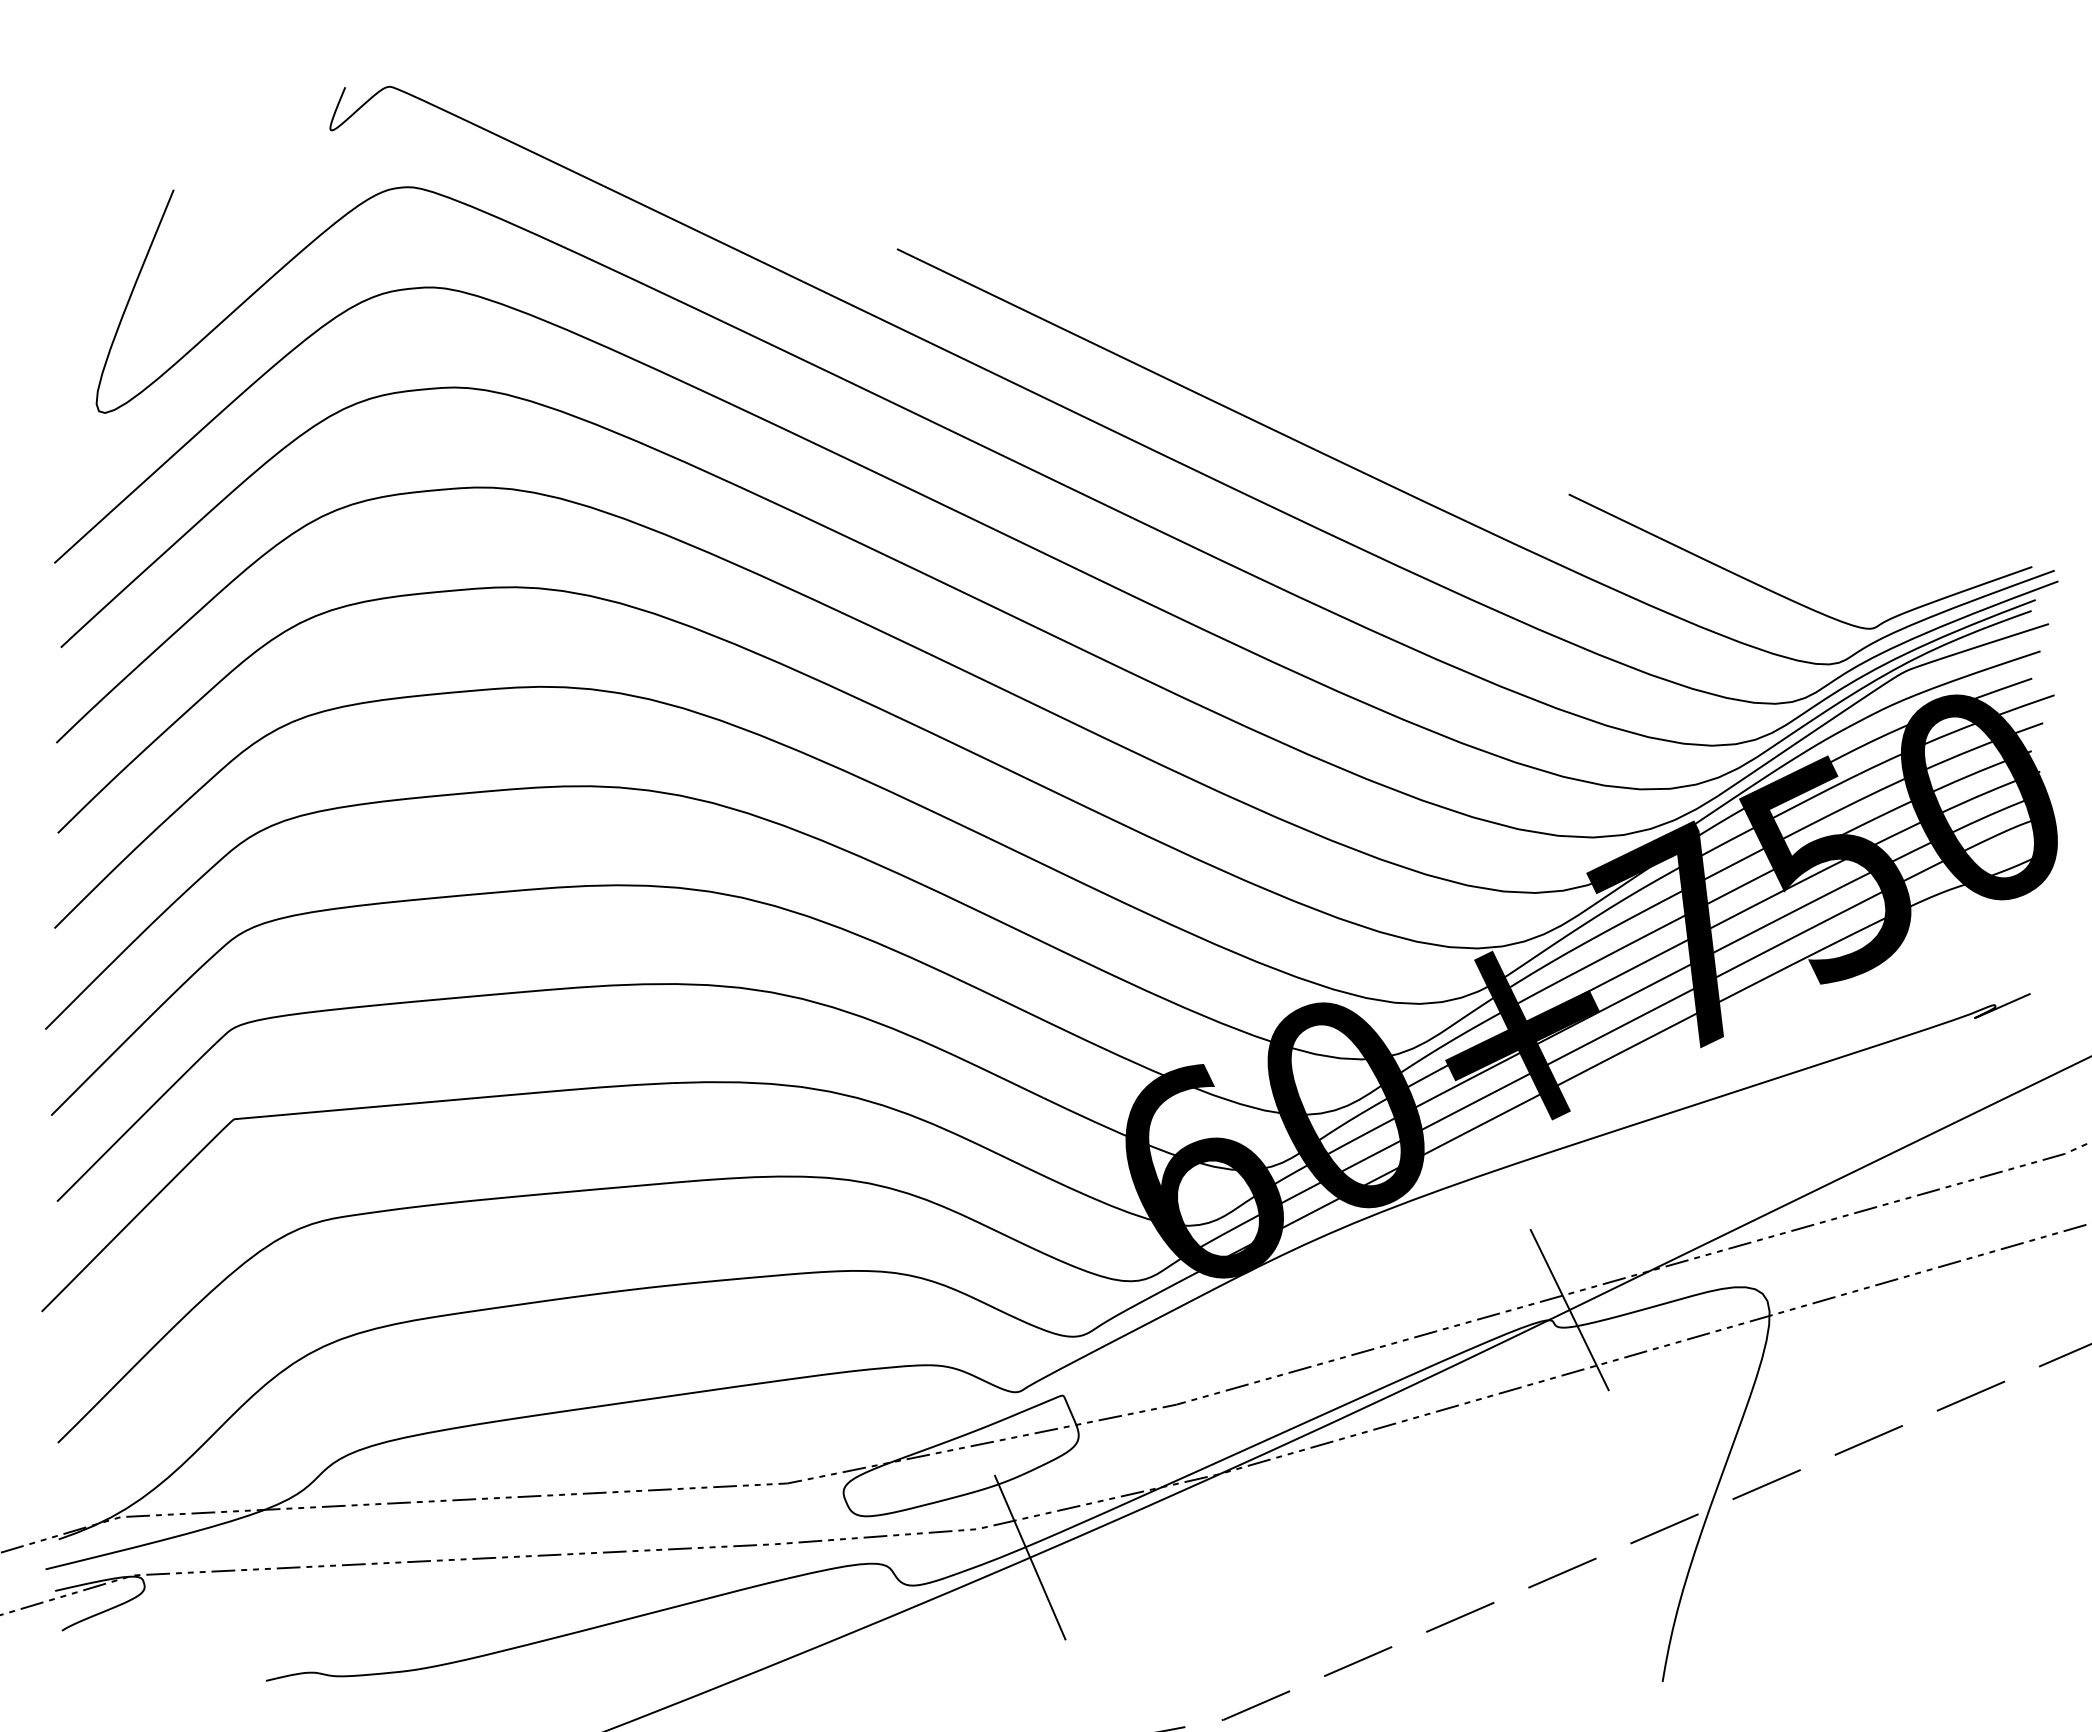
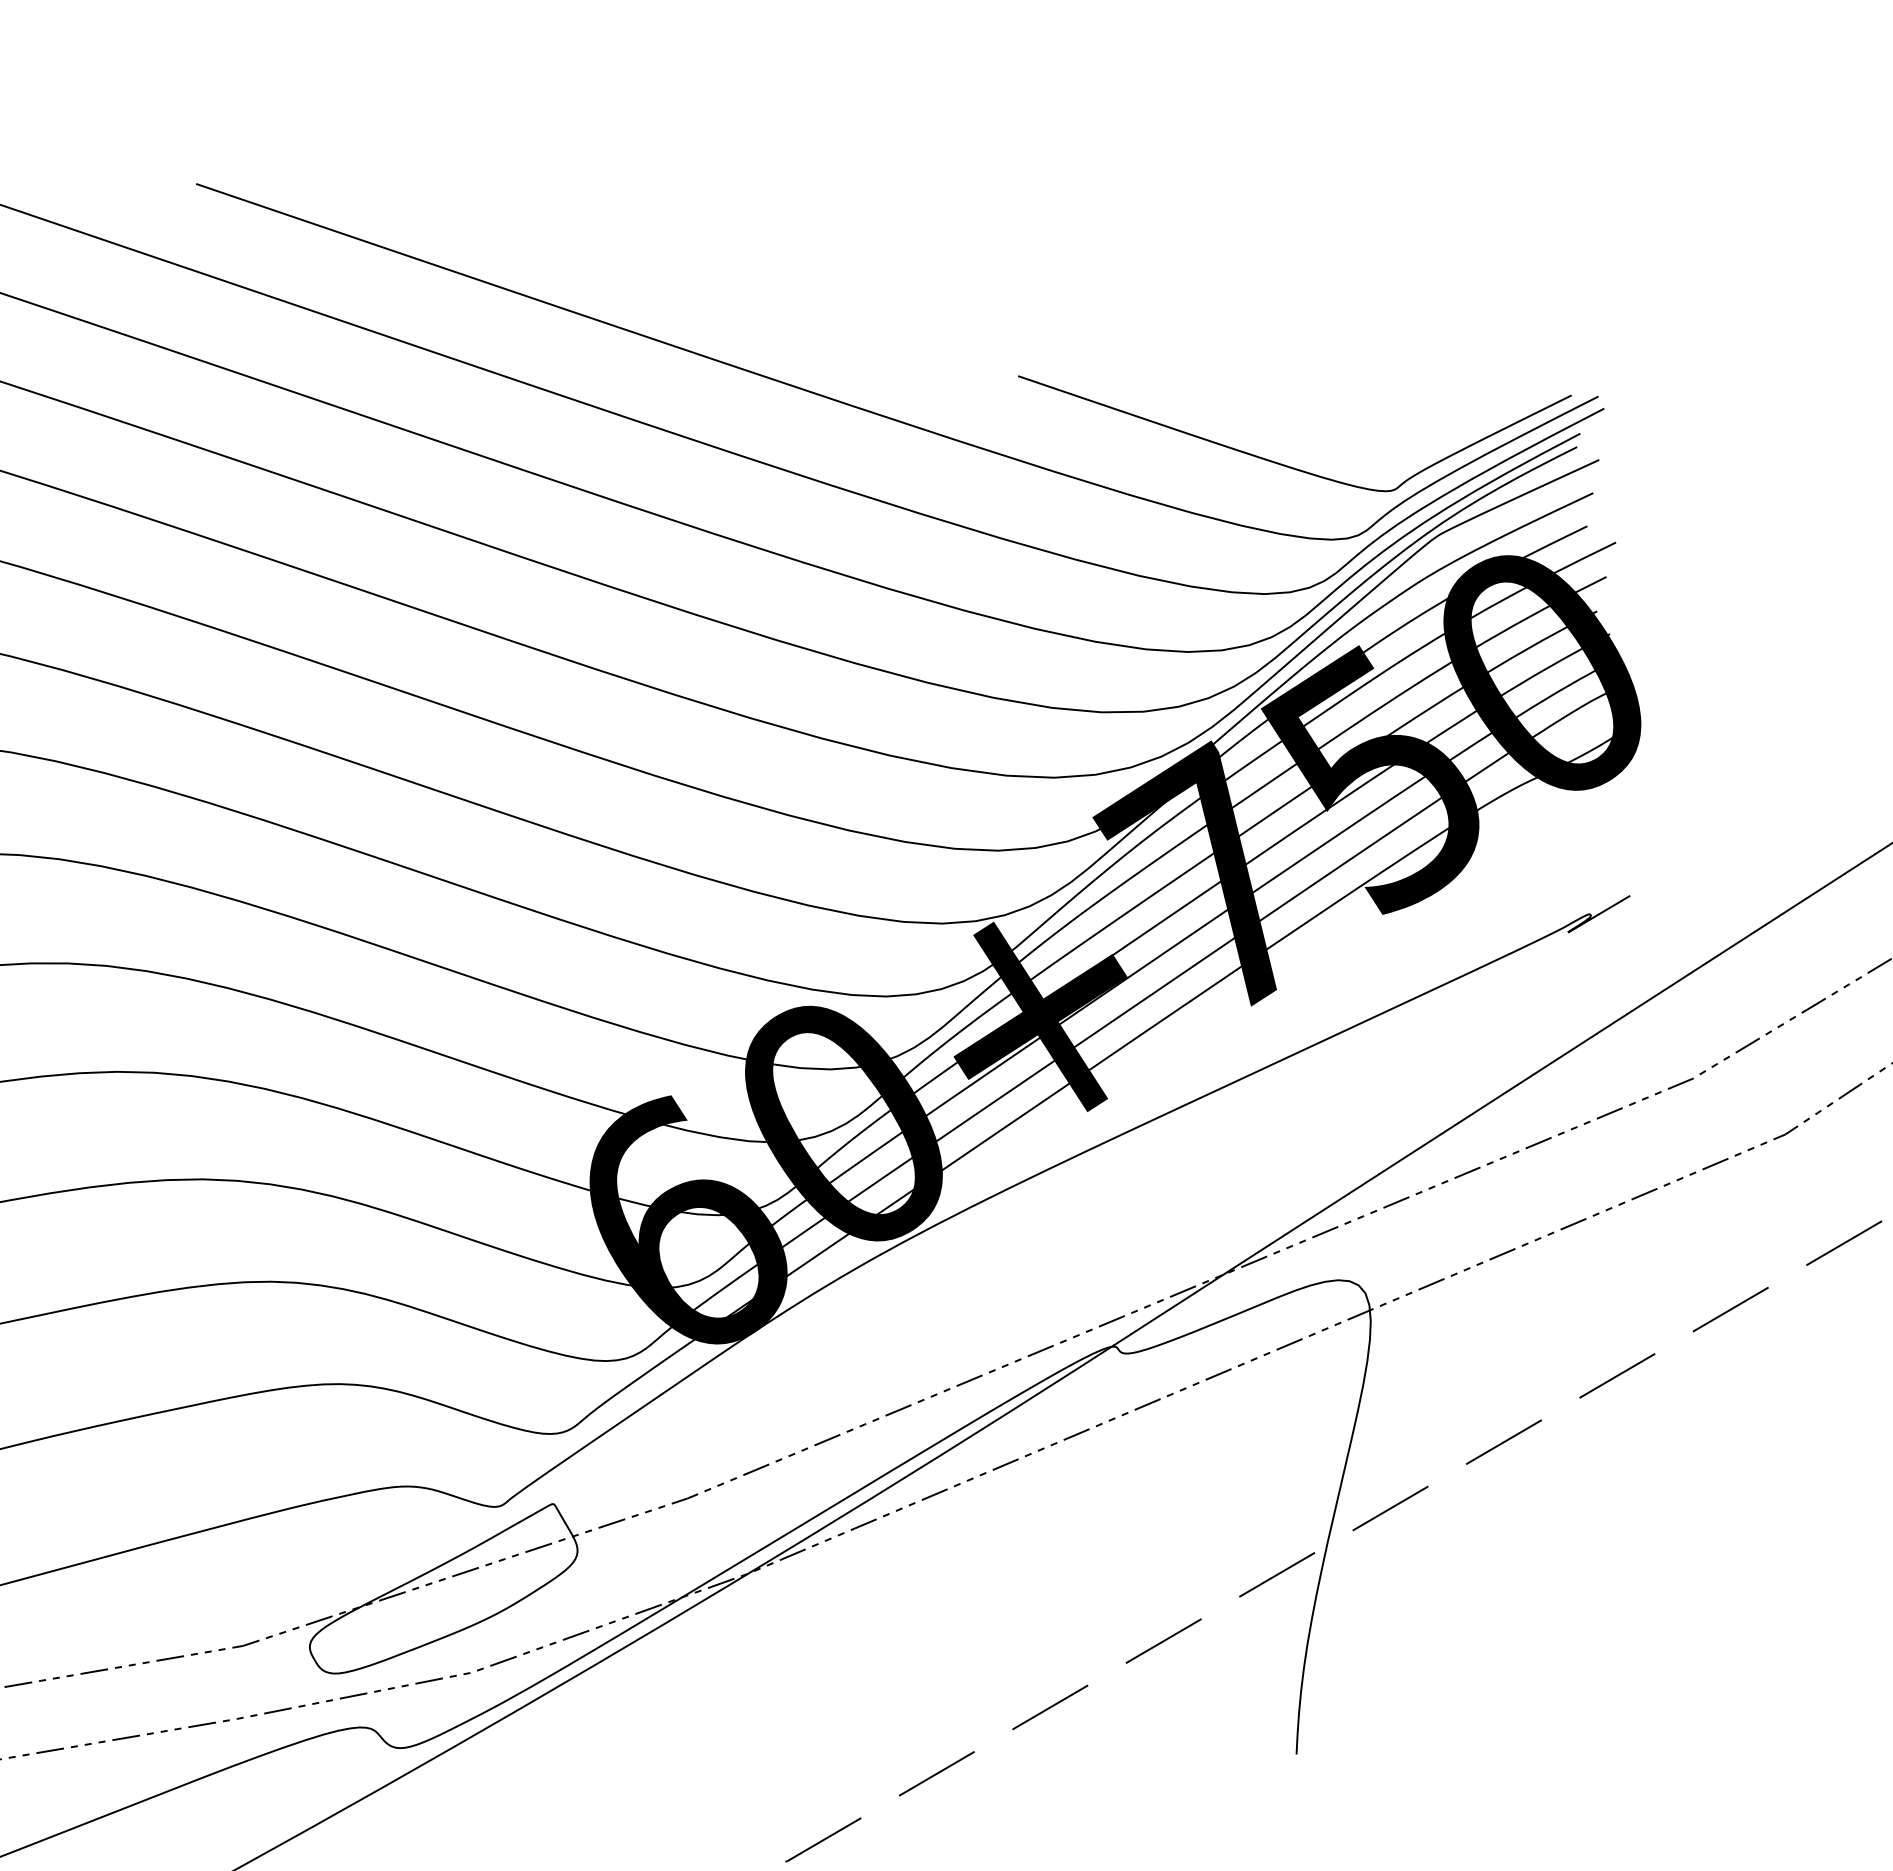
line: (1569, 1309) -> (1134, 1331), removed
line: (1030, 1557) -> (538, 1698), removed

